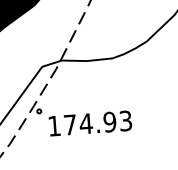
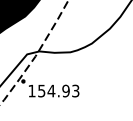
text: (69, 125) -> (41, 91), 174.93 -> 154.93

